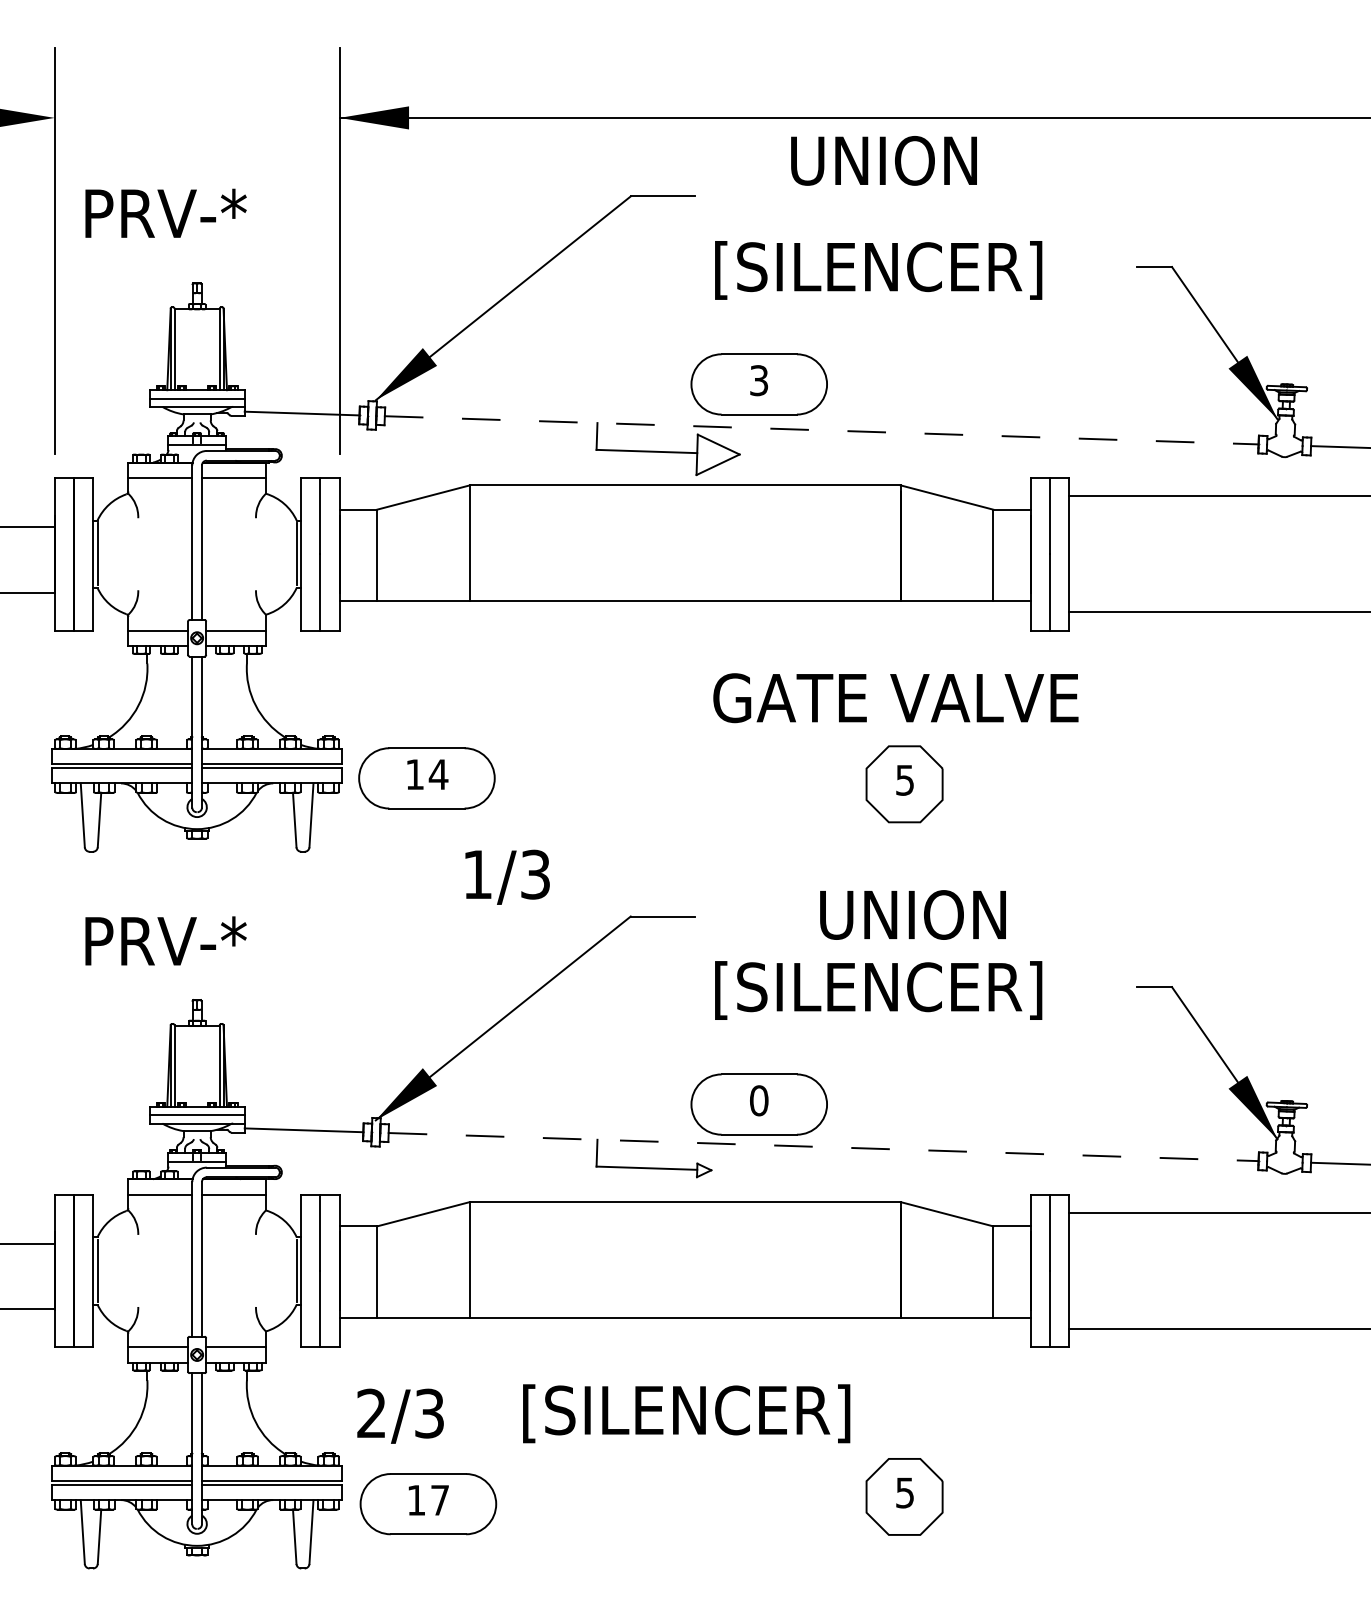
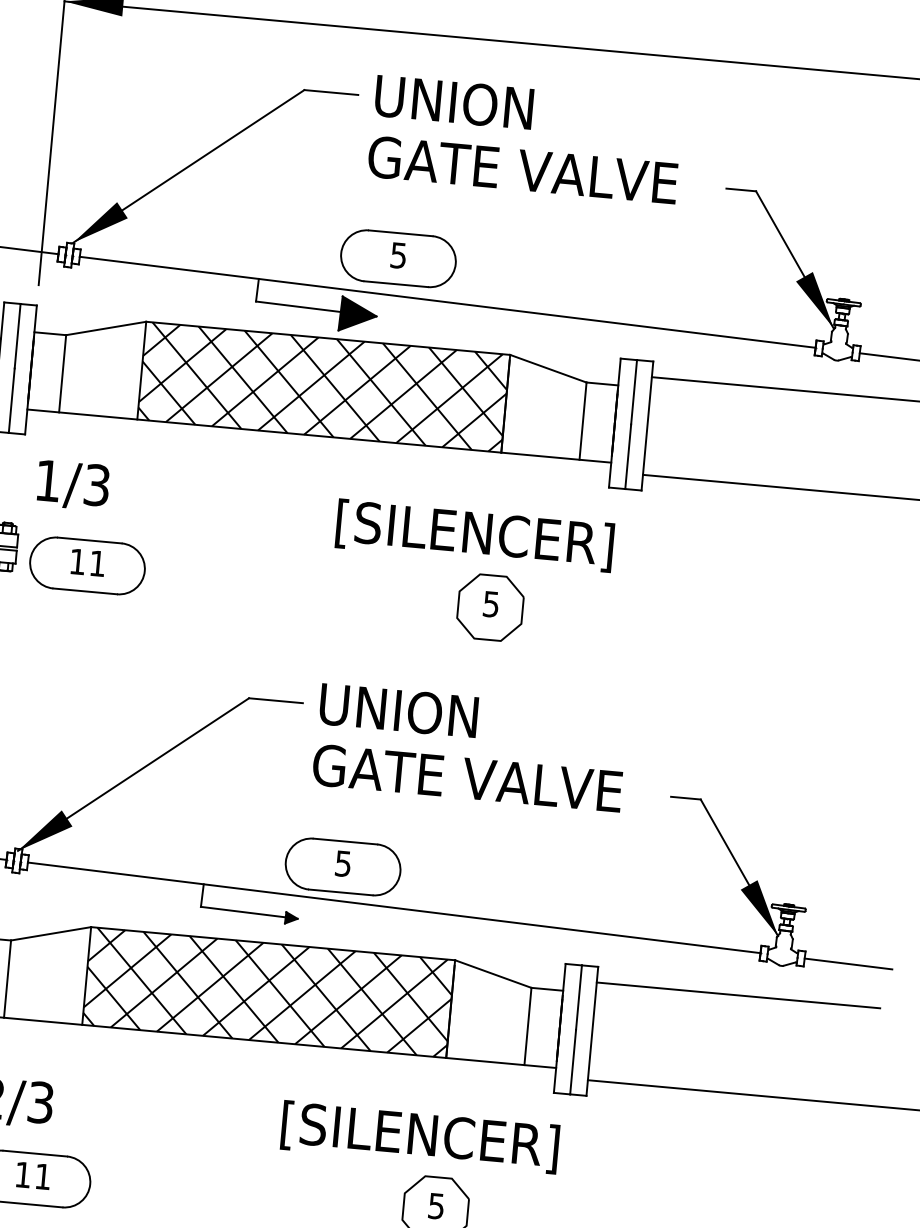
text: (883, 160) -> (453, 102), moved
text: (895, 270) -> (522, 173), [SILENCER] -> GATE VALVE
text: (759, 380) -> (398, 255), 3 -> 5
line: (822, 430) -> (448, 302), dashed -> solid
fill: (717, 454) -> (357, 314), added
hatch: (684, 543) -> (323, 387), added
text: (895, 701) -> (489, 537), GATE VALVE -> [SILENCER]
text: (438, 774) -> (97, 563), 14 -> 11
text: (507, 876) -> (73, 484), moved
text: (912, 914) -> (398, 710), moved
text: (895, 990) -> (466, 781), [SILENCER] -> GATE VALVE
text: (759, 1100) -> (343, 863), 0 -> 5
line: (824, 1147) -> (394, 908), dashed -> solid
fill: (704, 1170) -> (291, 918), added
hatch: (684, 1259) -> (268, 992), added
text: (686, 1413) -> (420, 1137), moved
text: (439, 1500) -> (42, 1176), 17 -> 11

